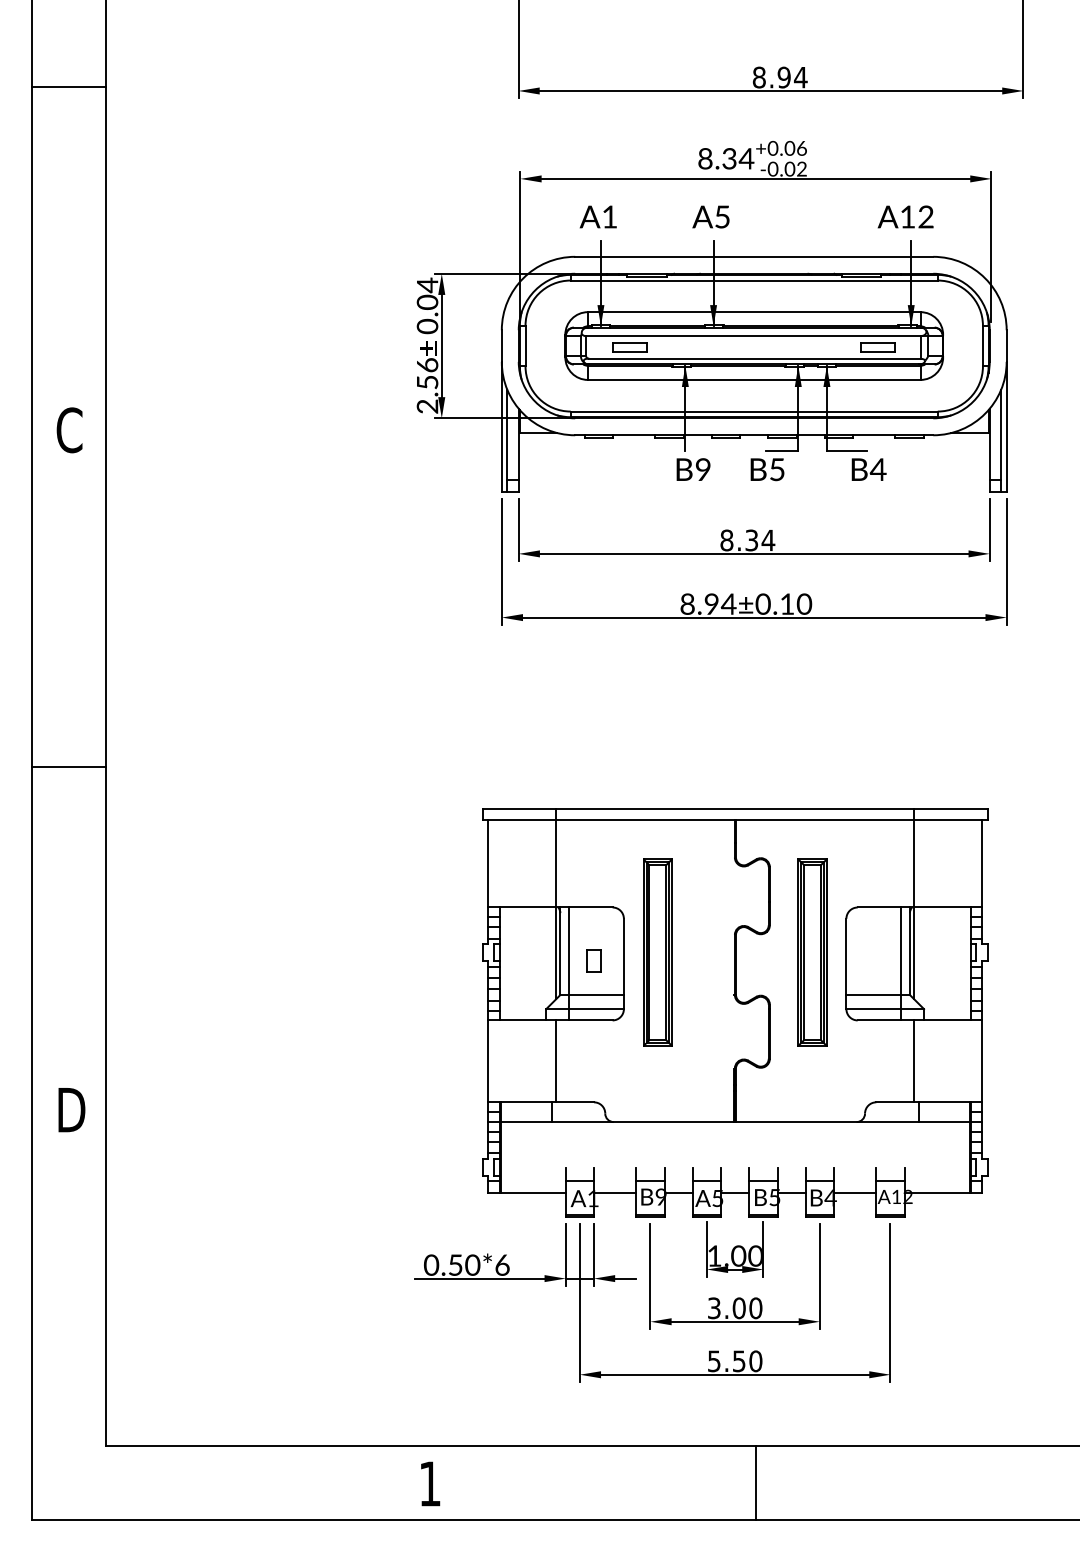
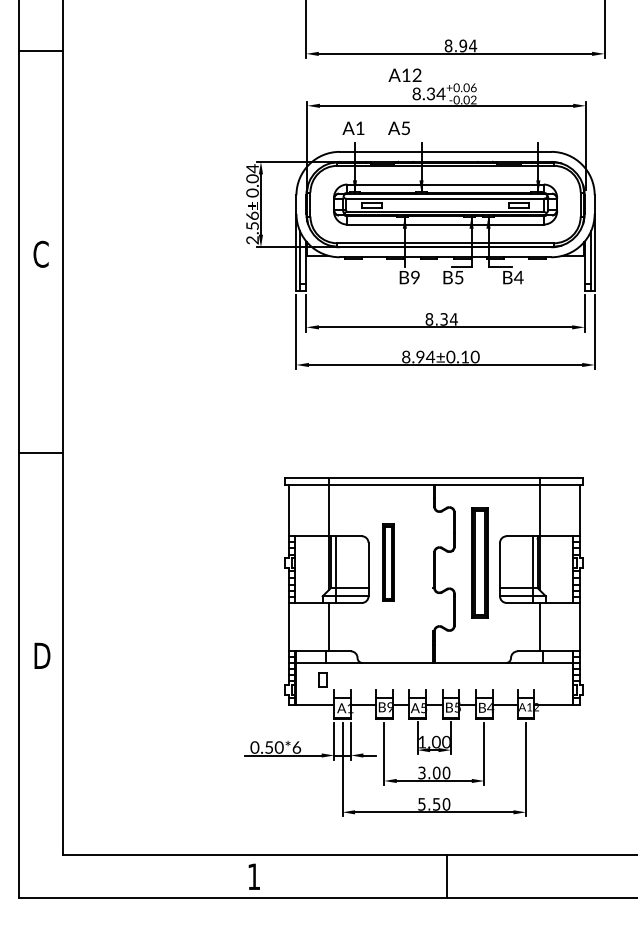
text: (904, 215) -> (404, 74), moved
text: (710, 217) -> (398, 128), moved
part: (657, 951) -> (388, 562), size x0.7
part: (593, 960) -> (322, 679), moved

